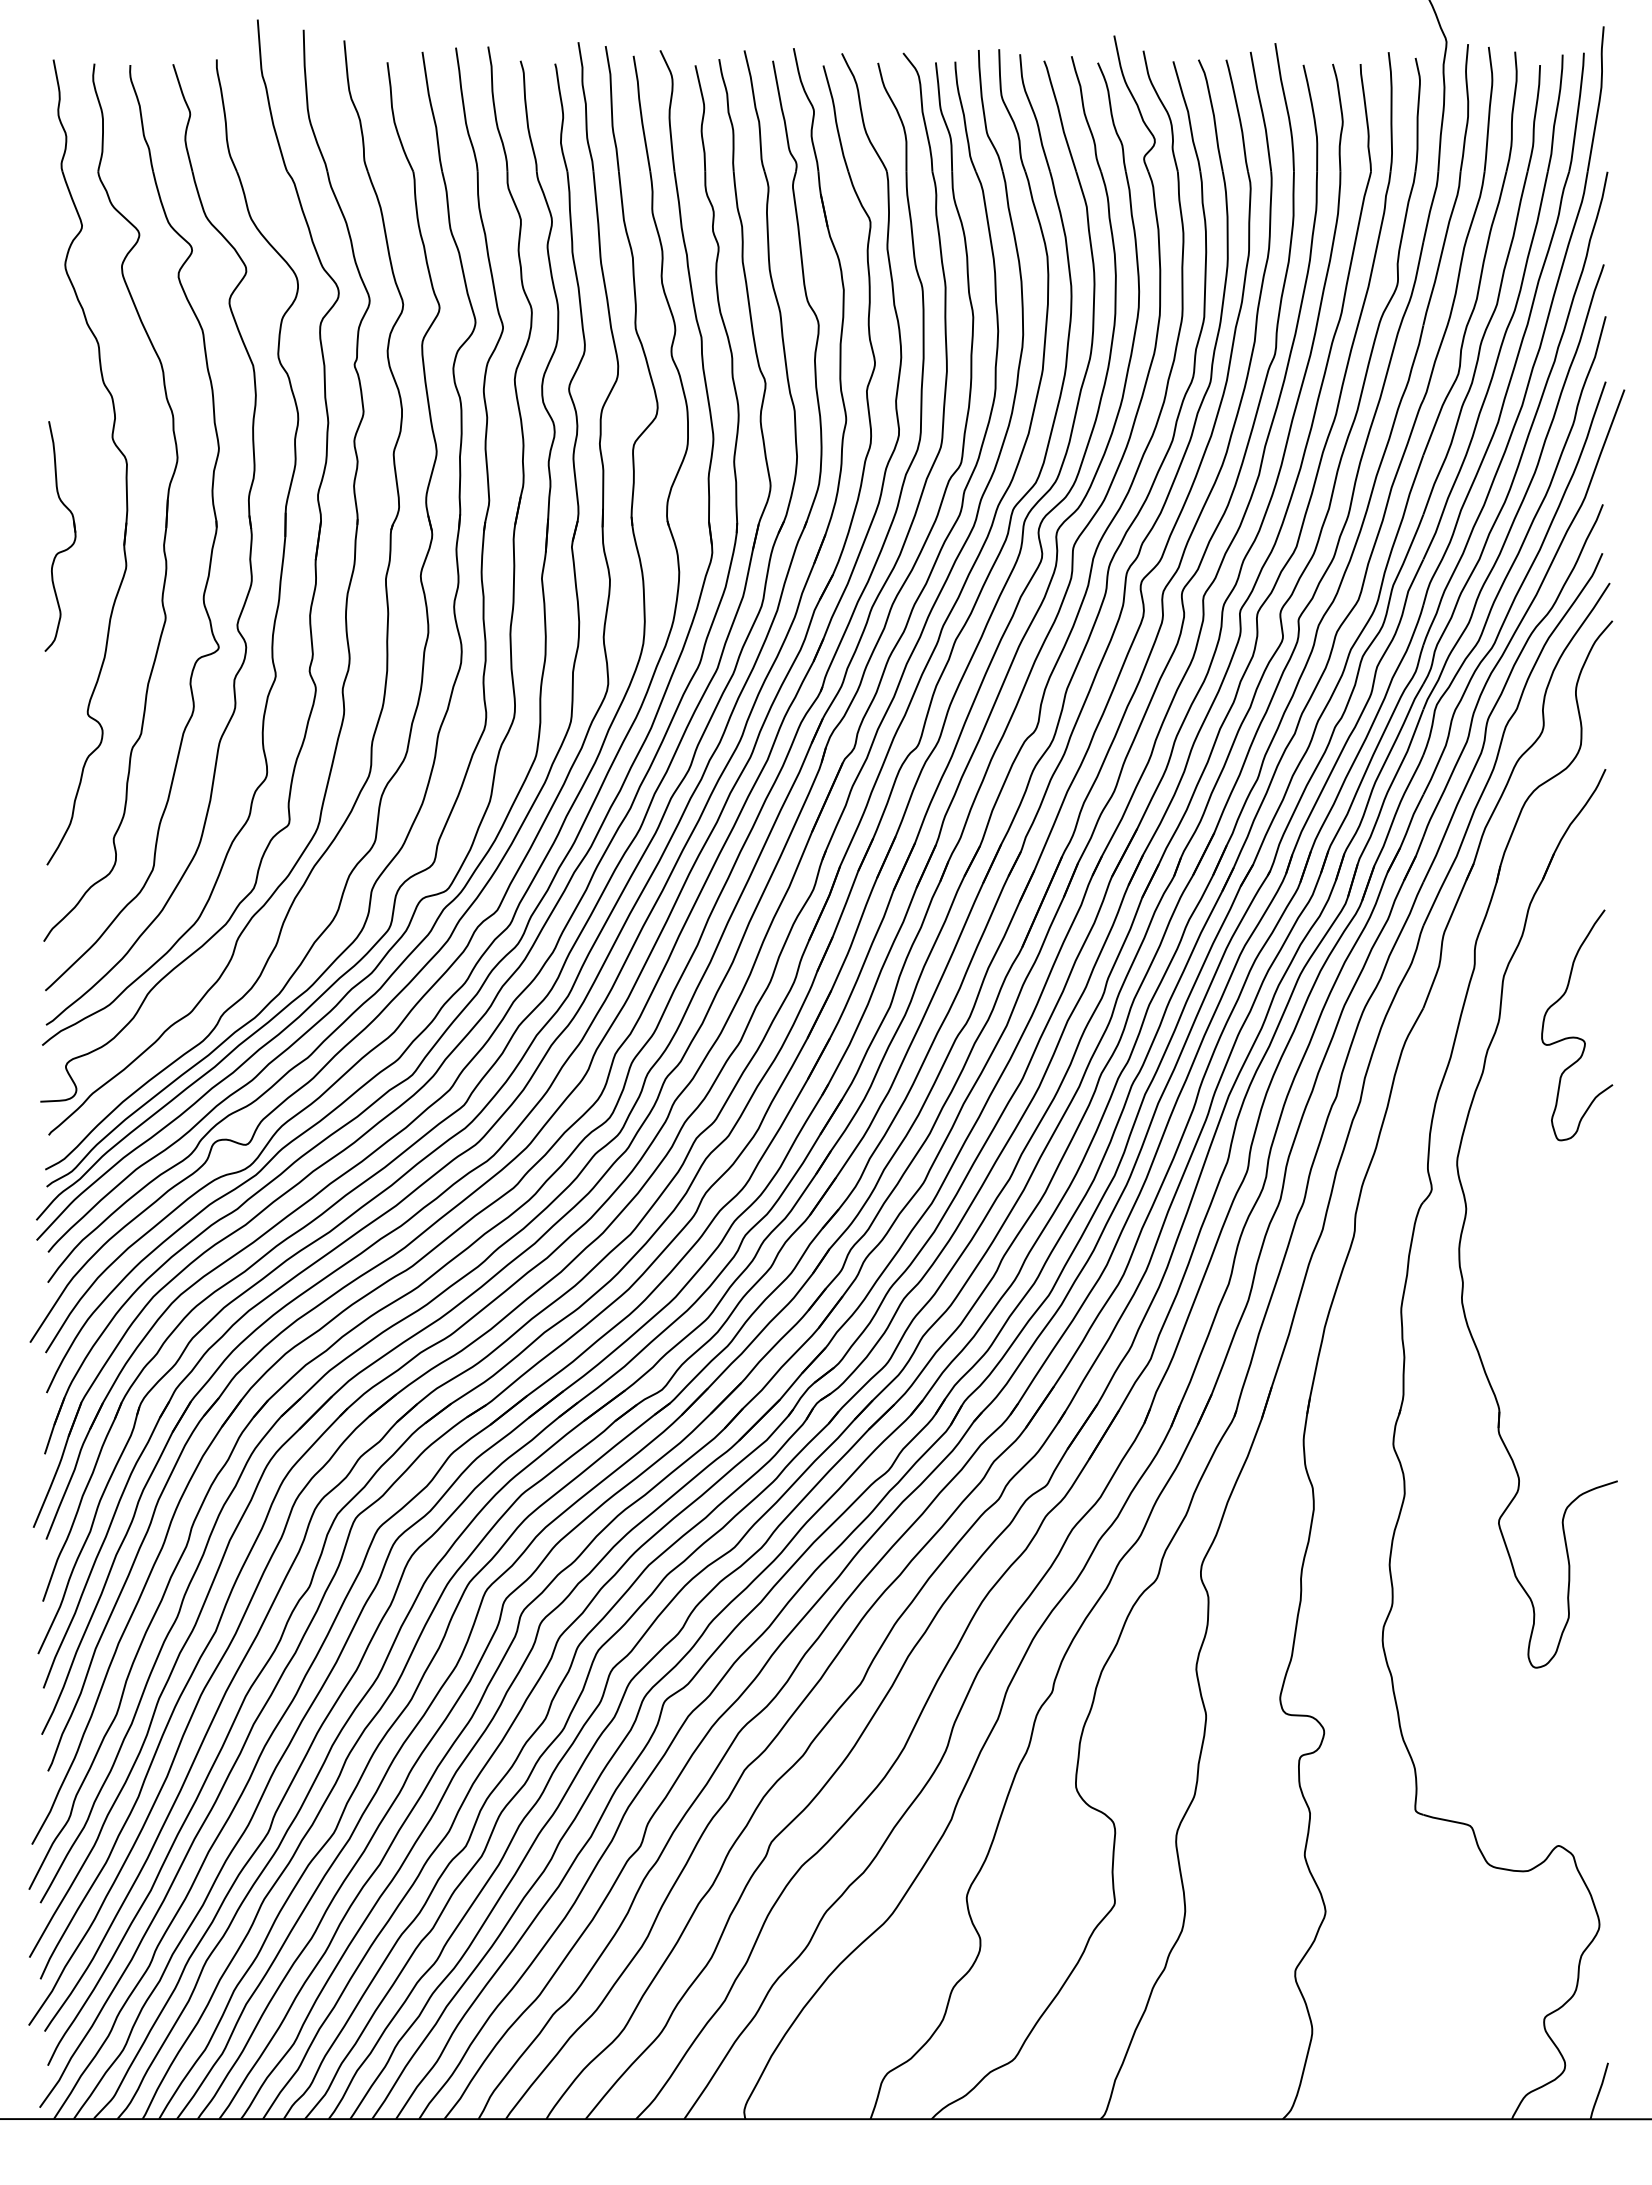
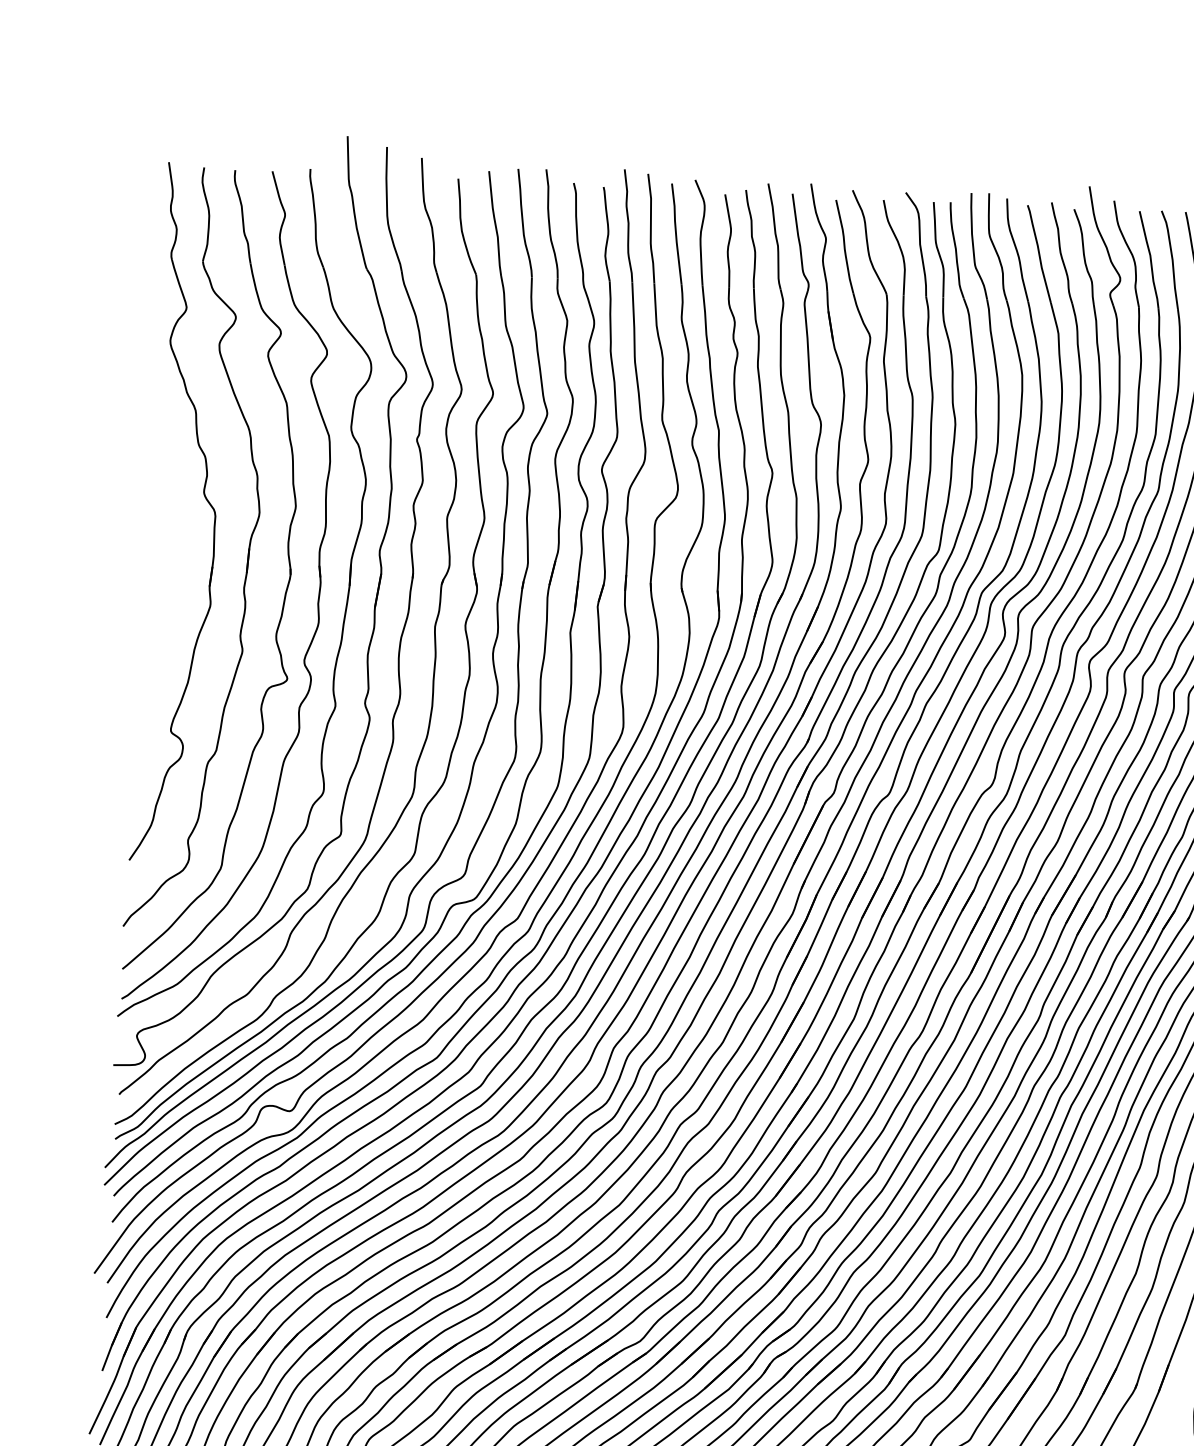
part: (66, 548) -> (159, 586), removed

